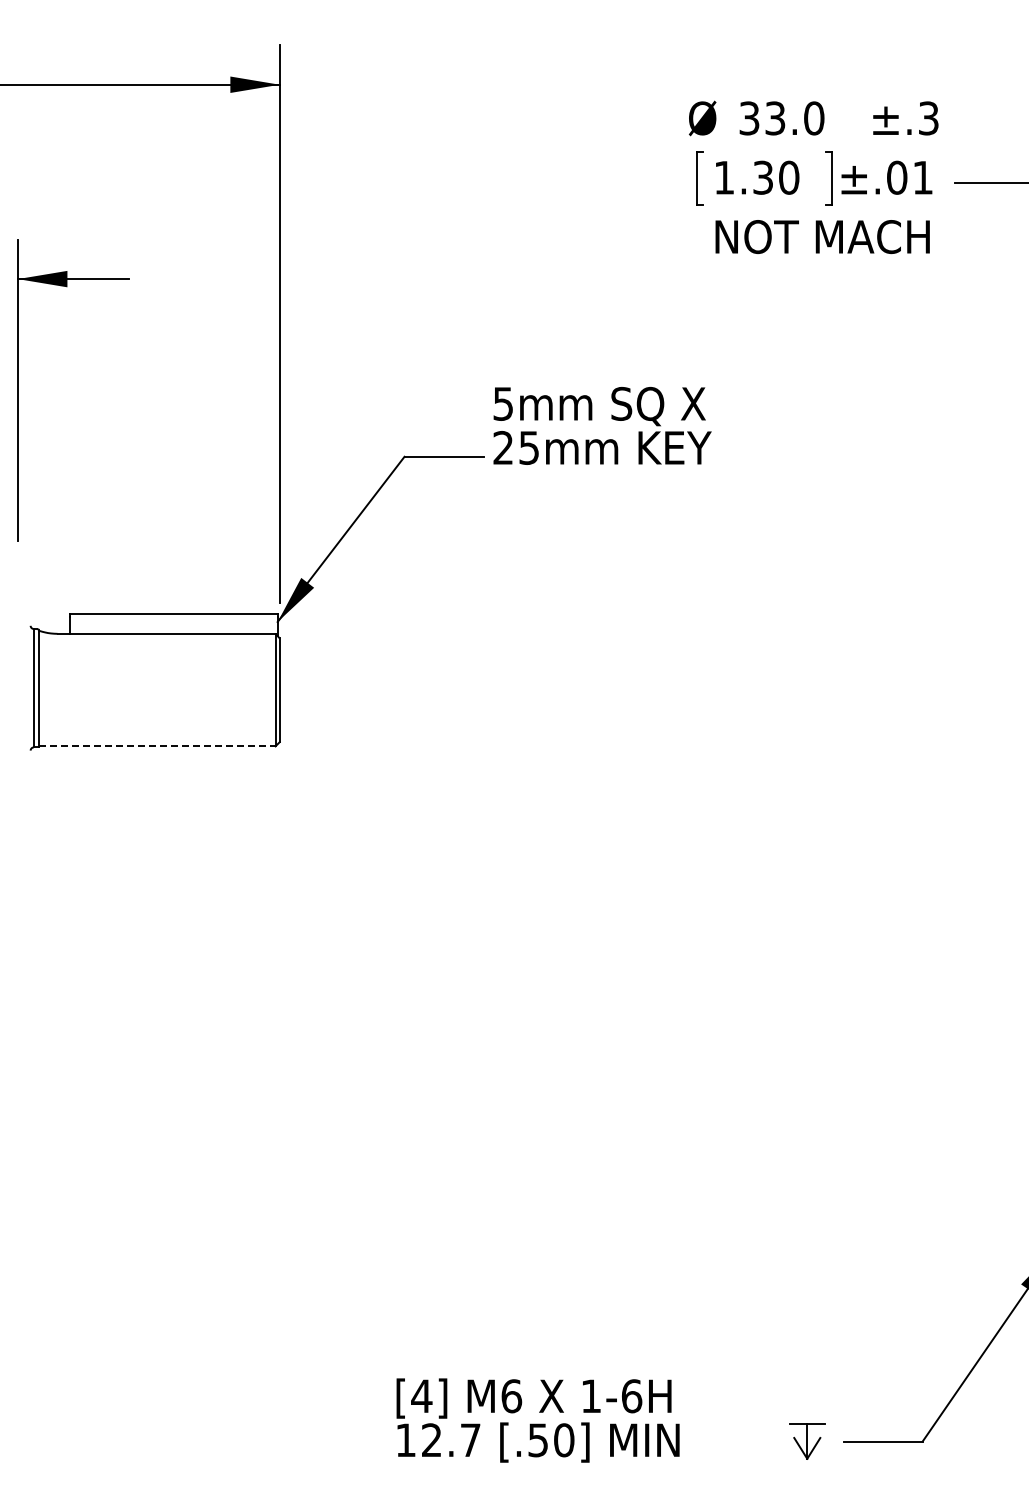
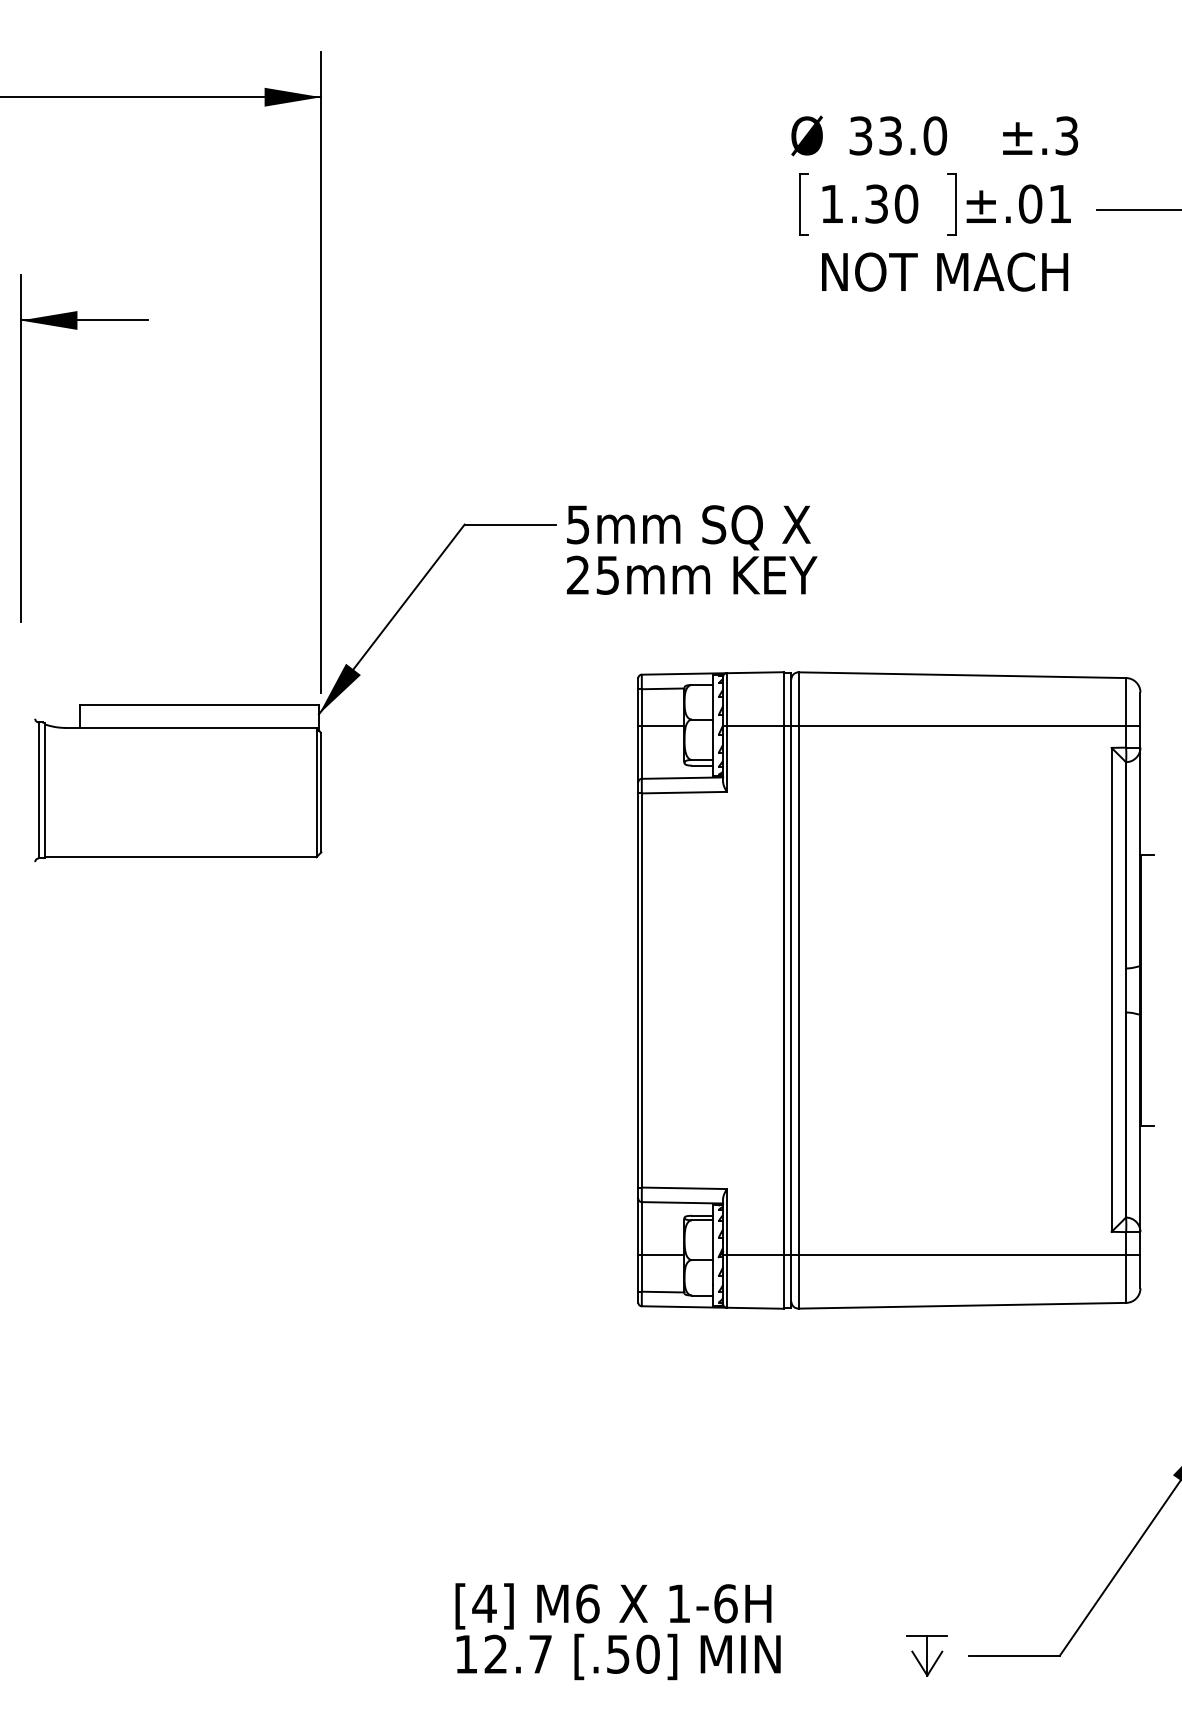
text: (602, 425) -> (692, 549), moved
line: (157, 746) -> (180, 857), dashed -> solid
part: (779, 862) -> (895, 990), added

